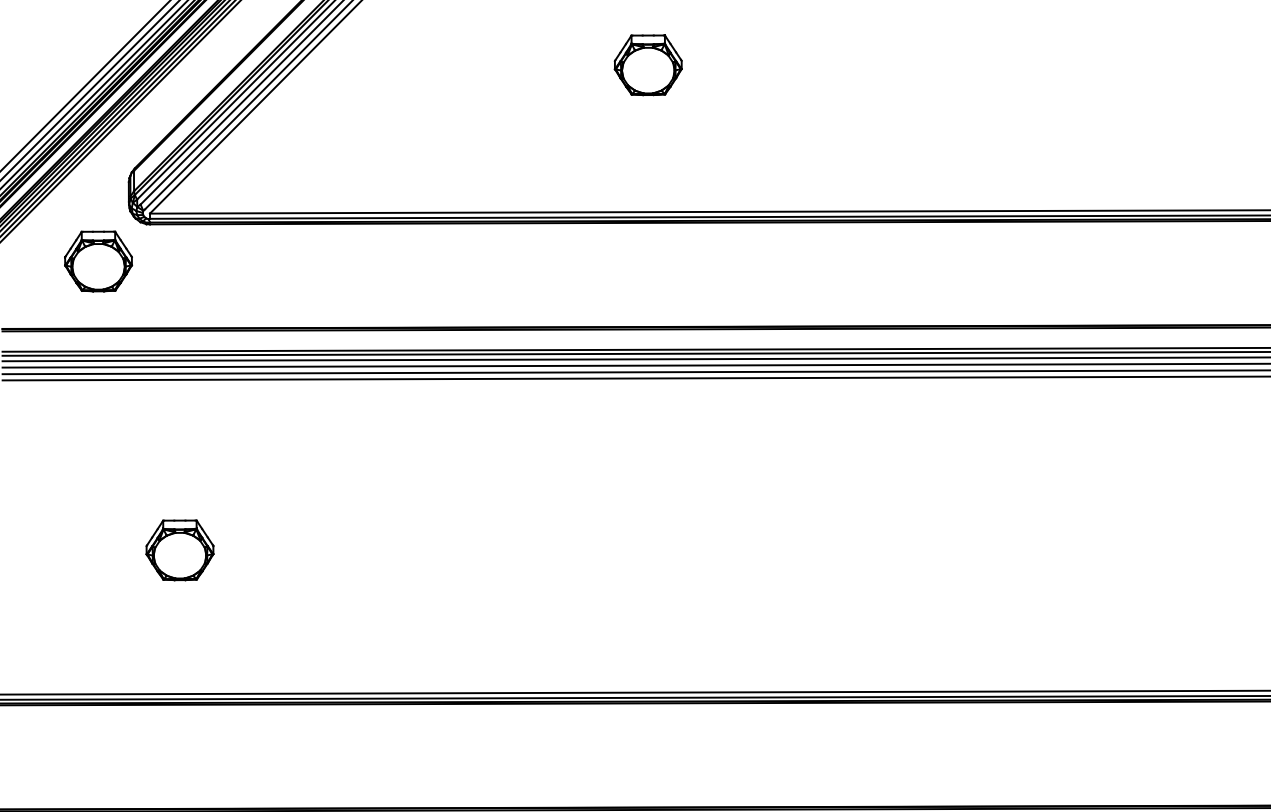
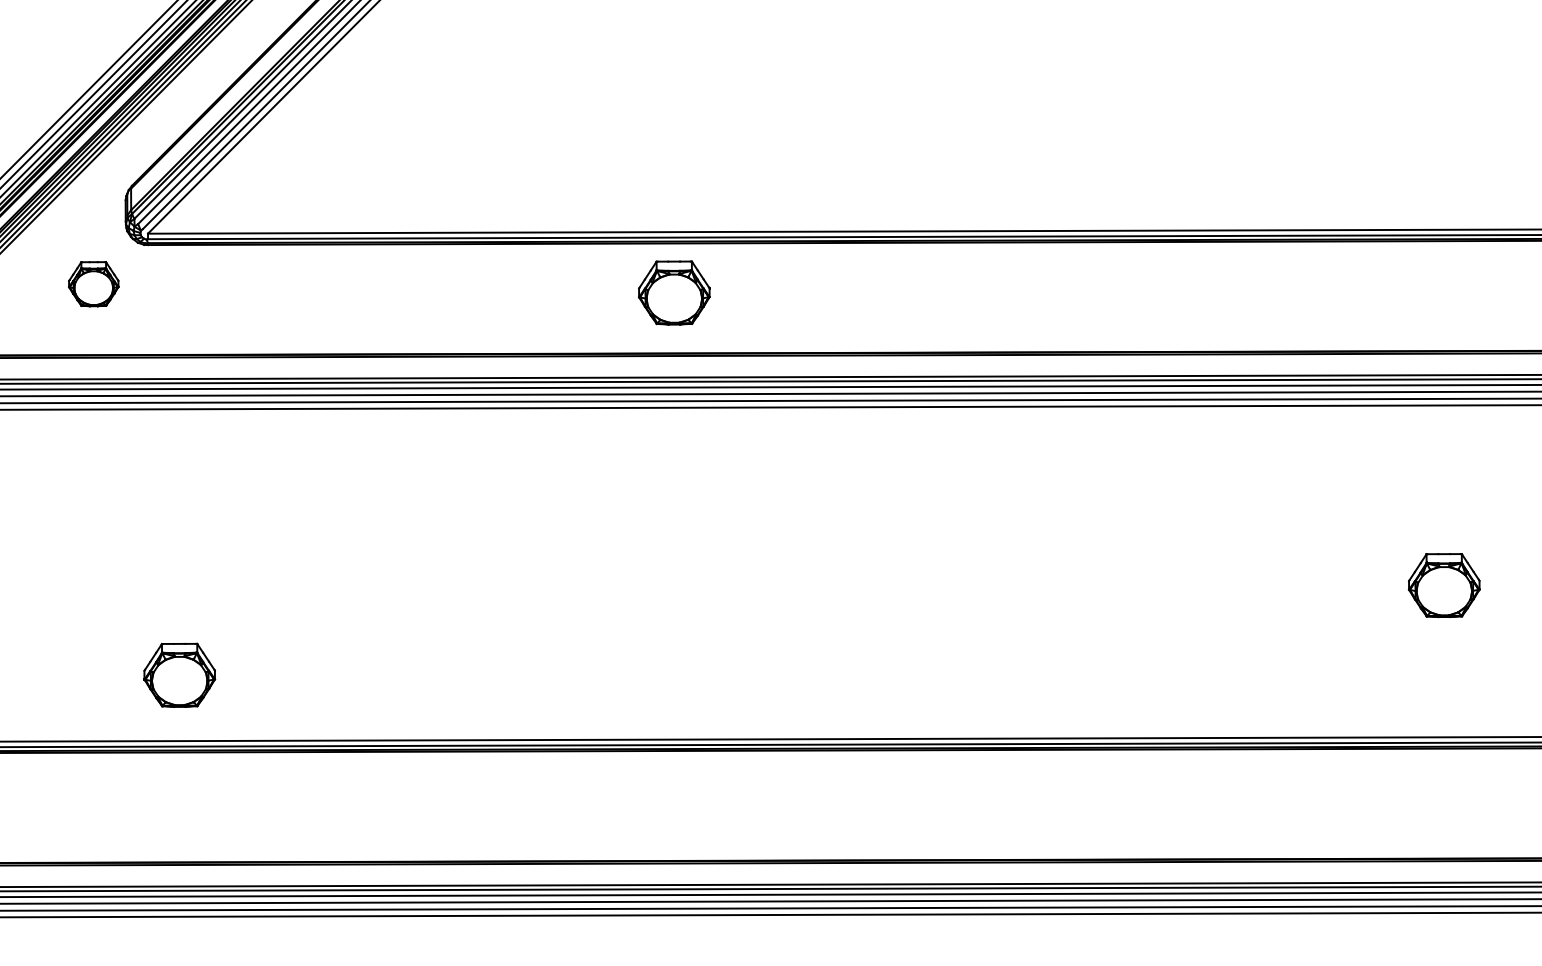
part: (648, 64) -> (674, 292), moved
part: (98, 260) -> (93, 283), size x0.7
part: (179, 549) -> (179, 674), moved

